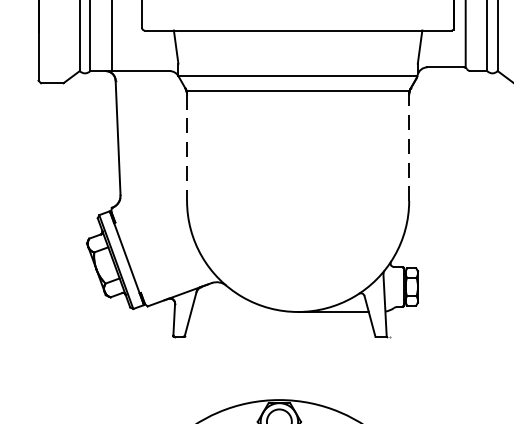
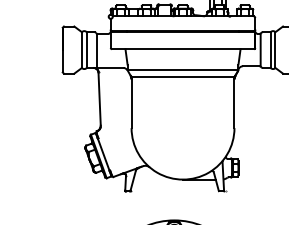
line: (186, 147) -> (131, 103), dashed -> solid
line: (409, 147) -> (234, 103), dashed -> solid

